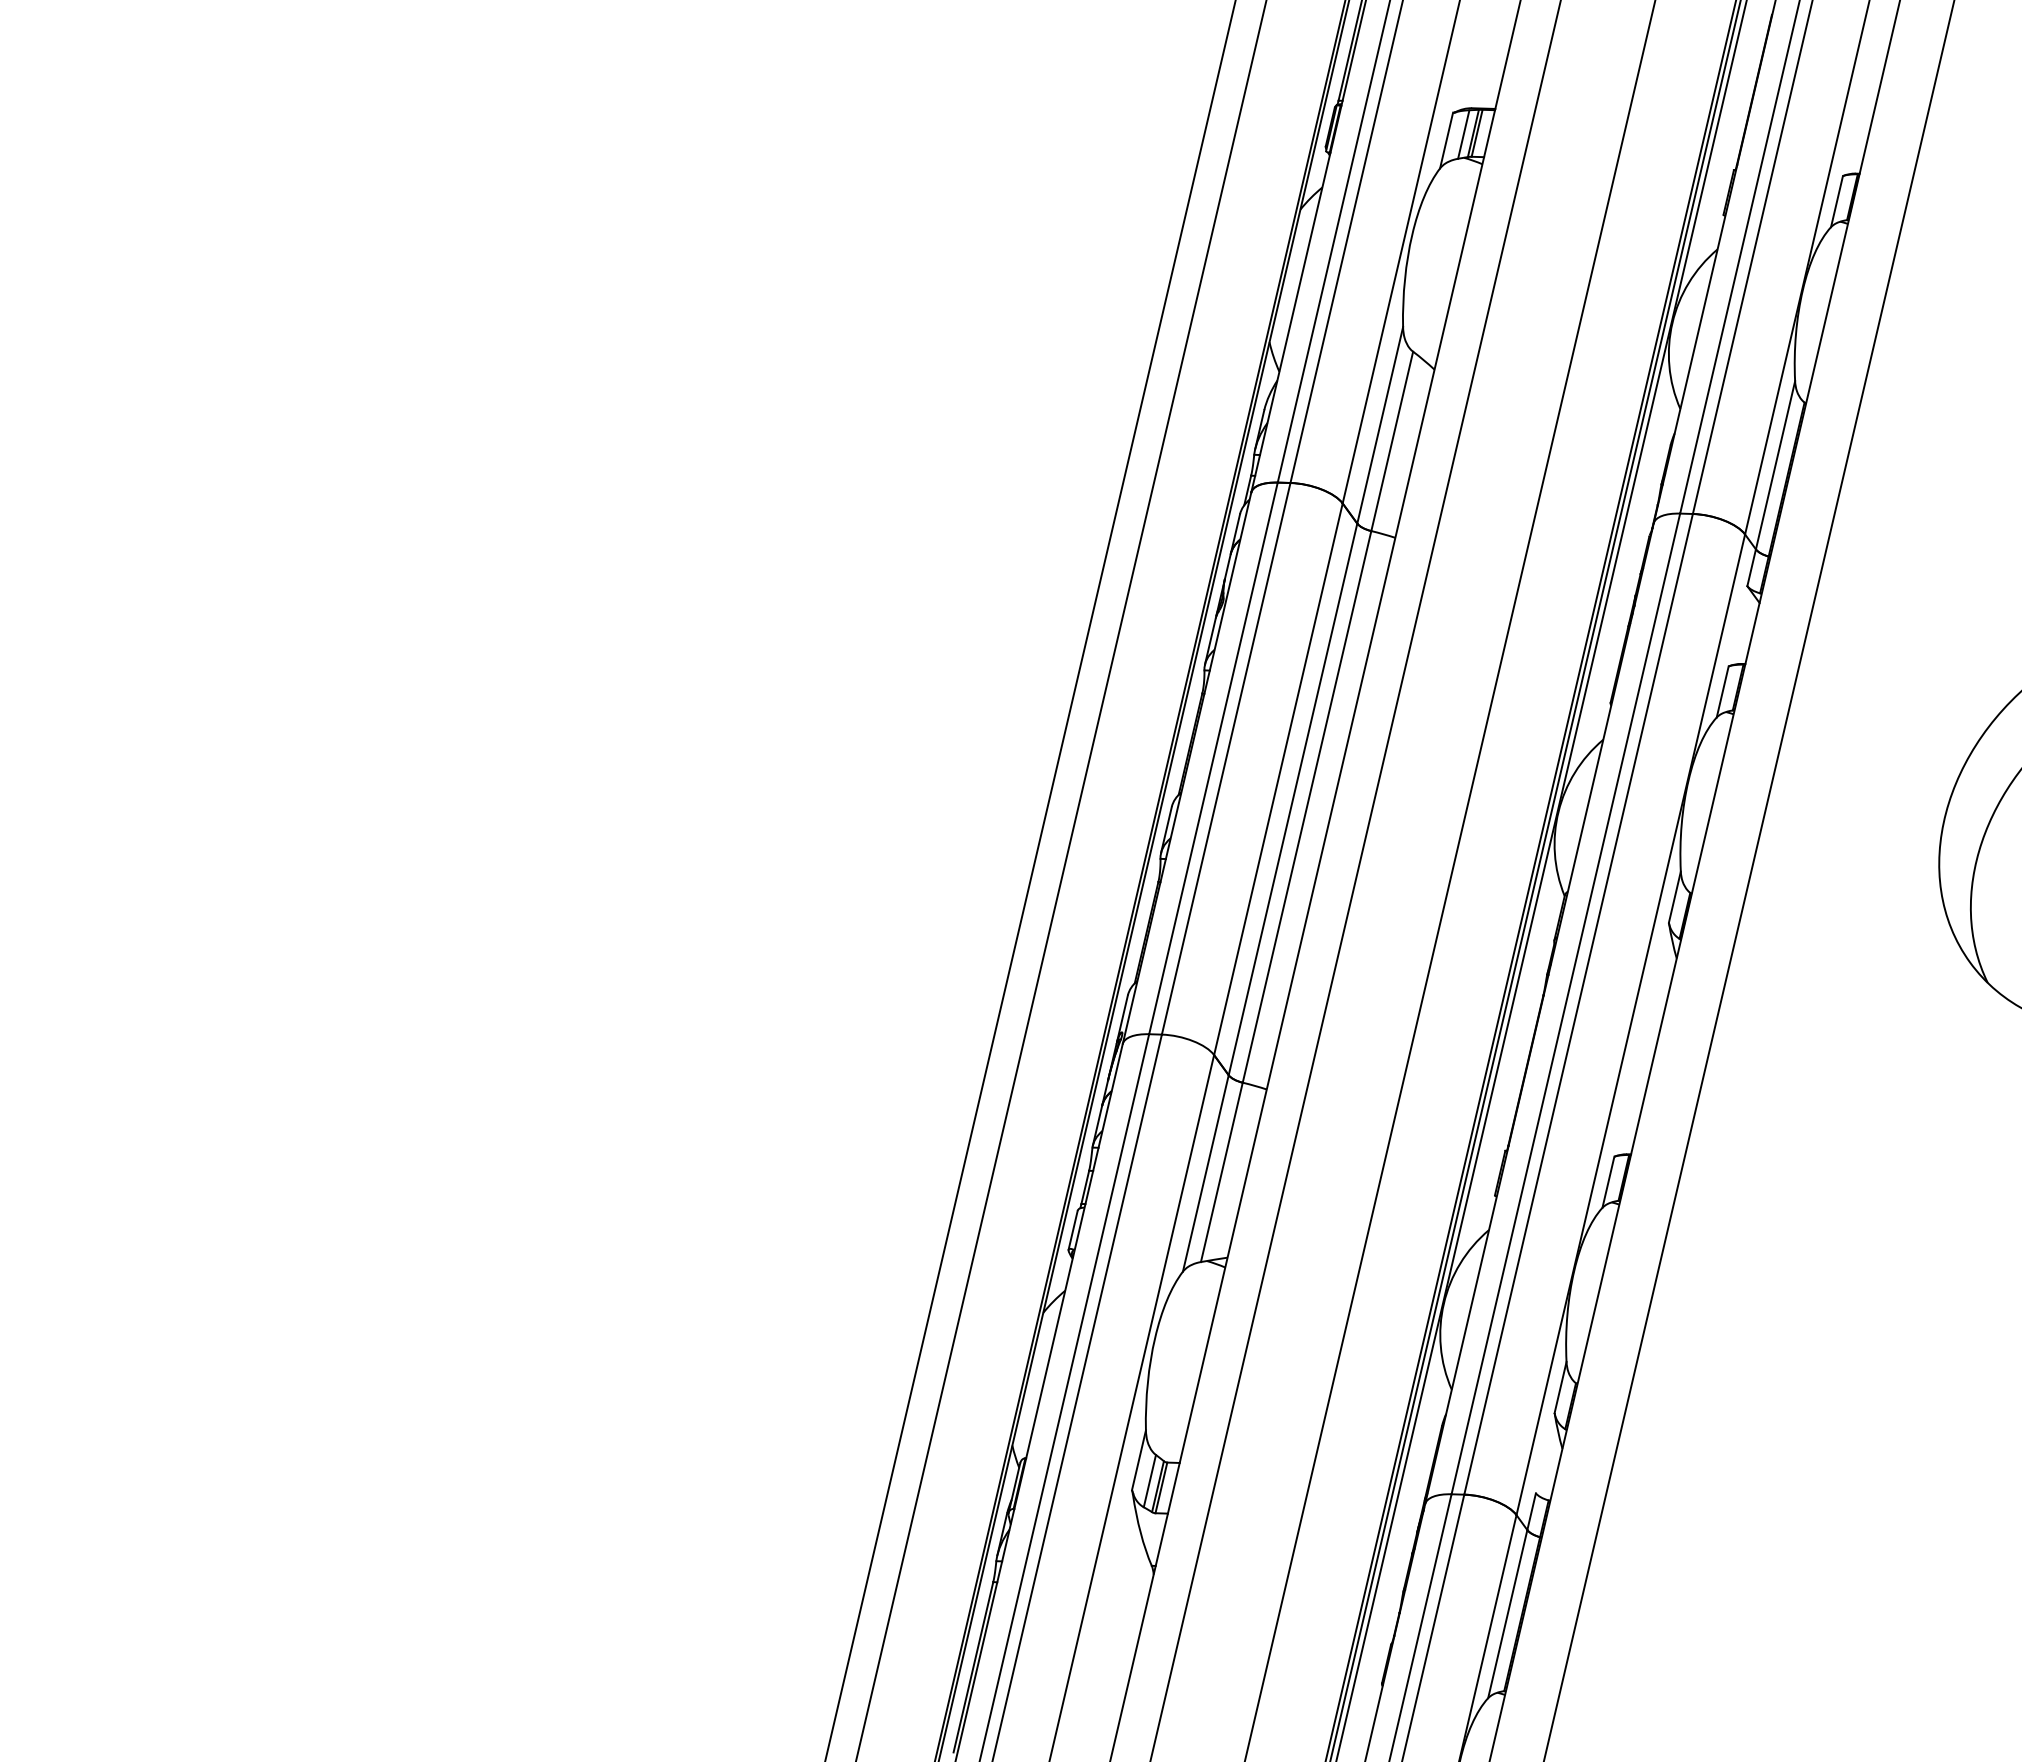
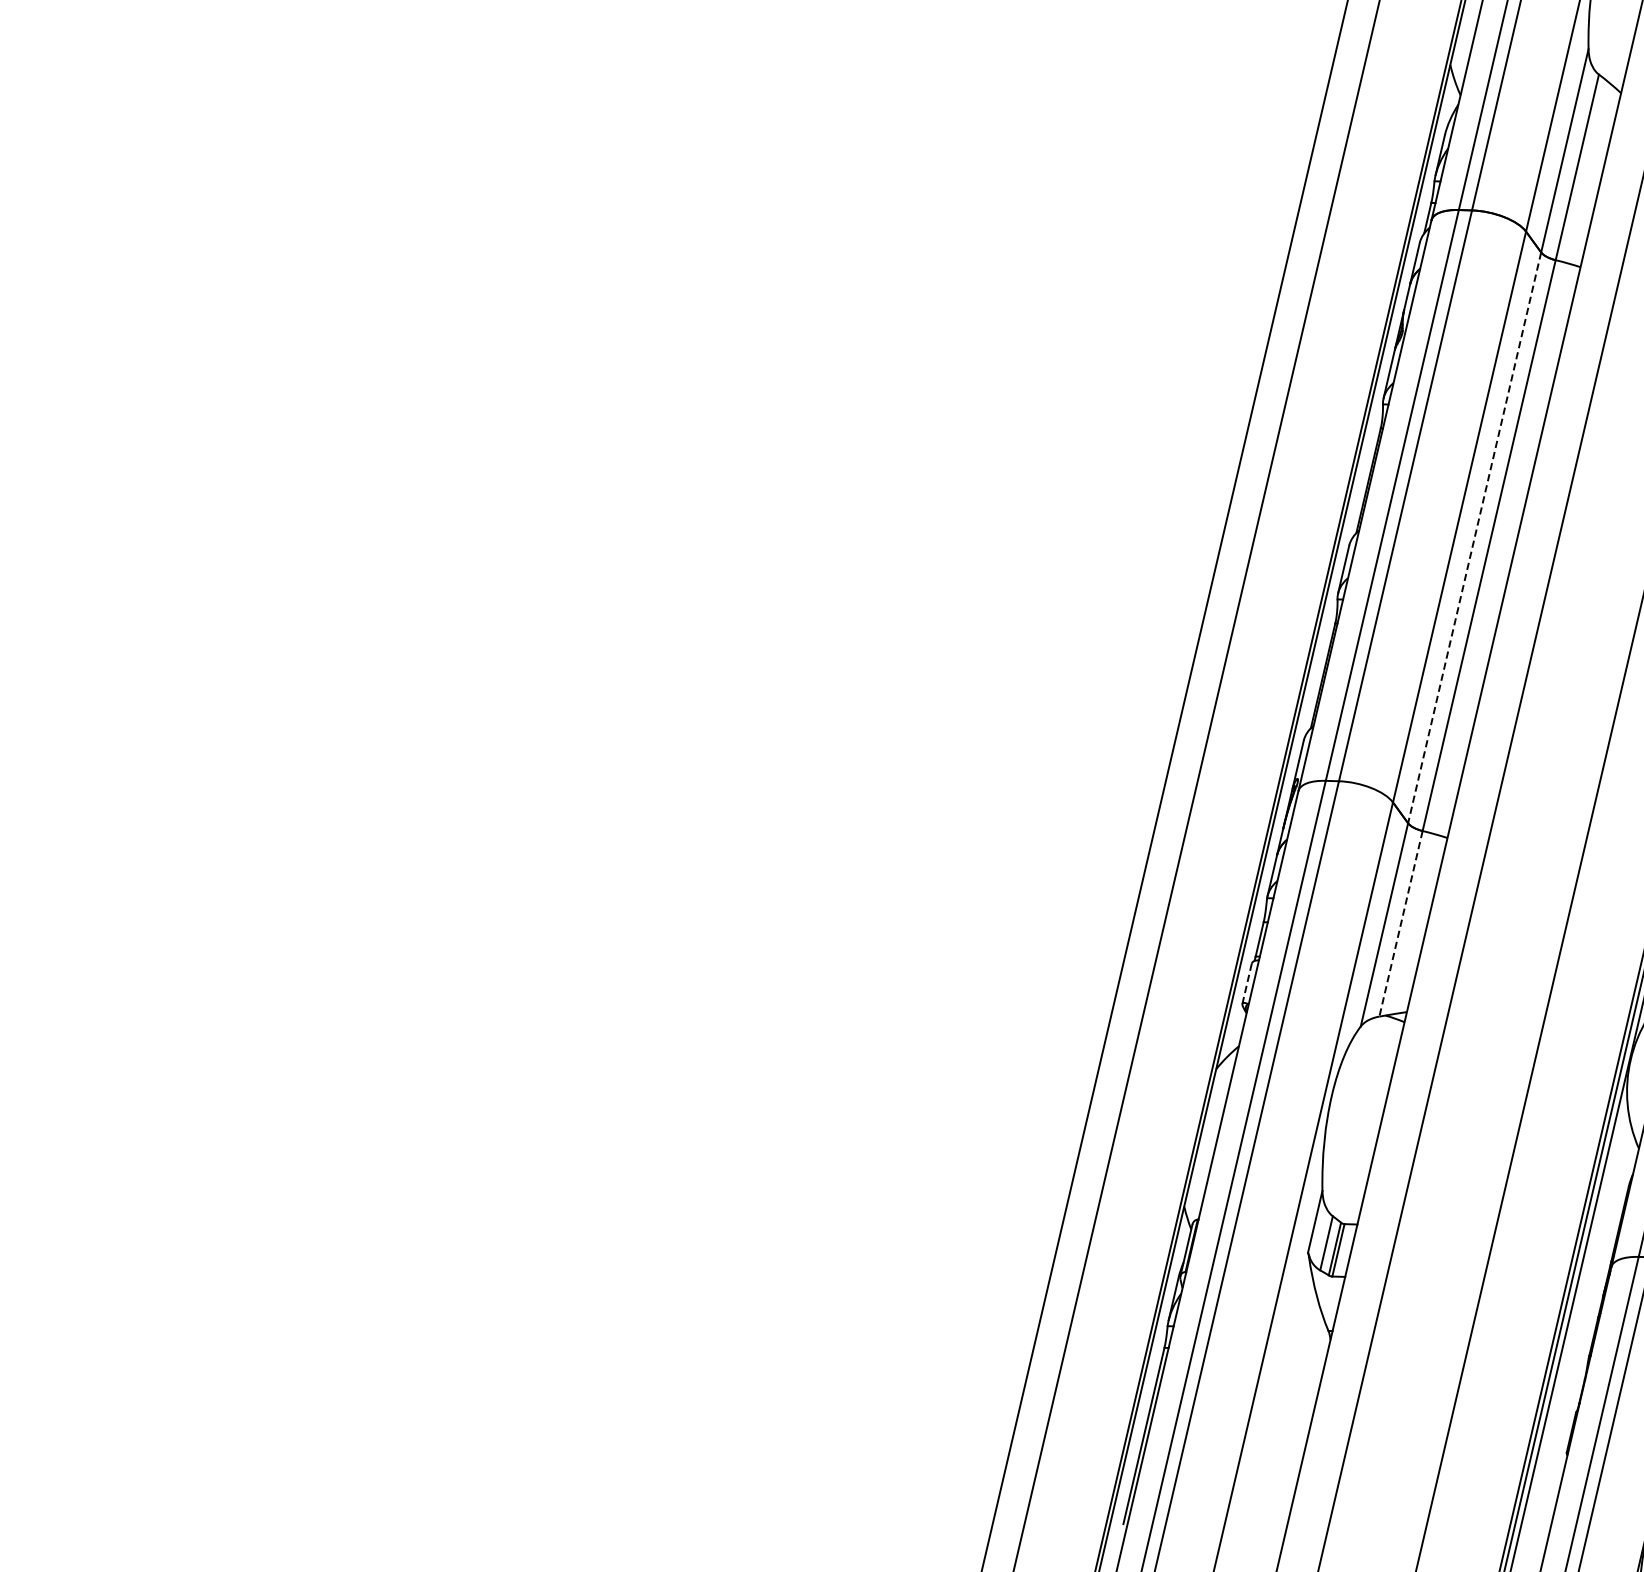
line: (1292, 799) -> (1474, 537), solid -> dashed
line: (1221, 1172) -> (1400, 923), solid -> dashed
line: (1073, 1230) -> (1247, 983), solid -> dashed

